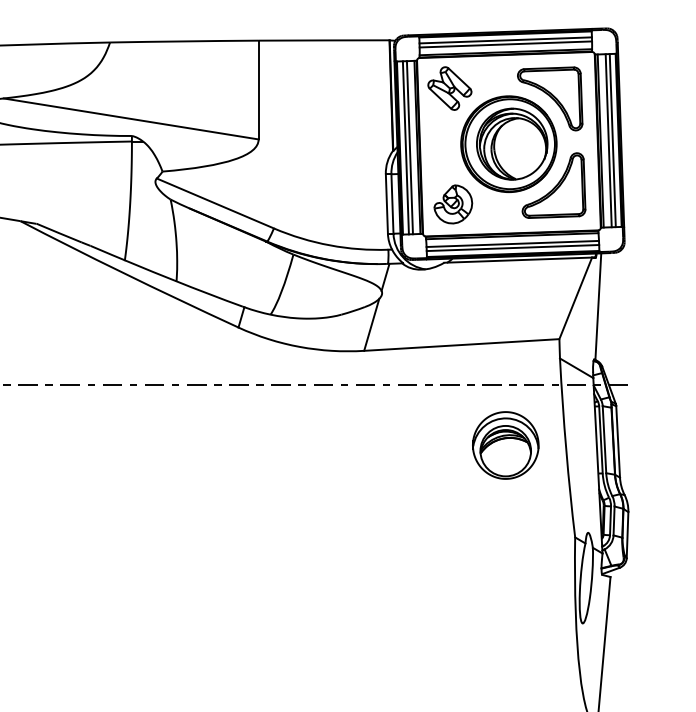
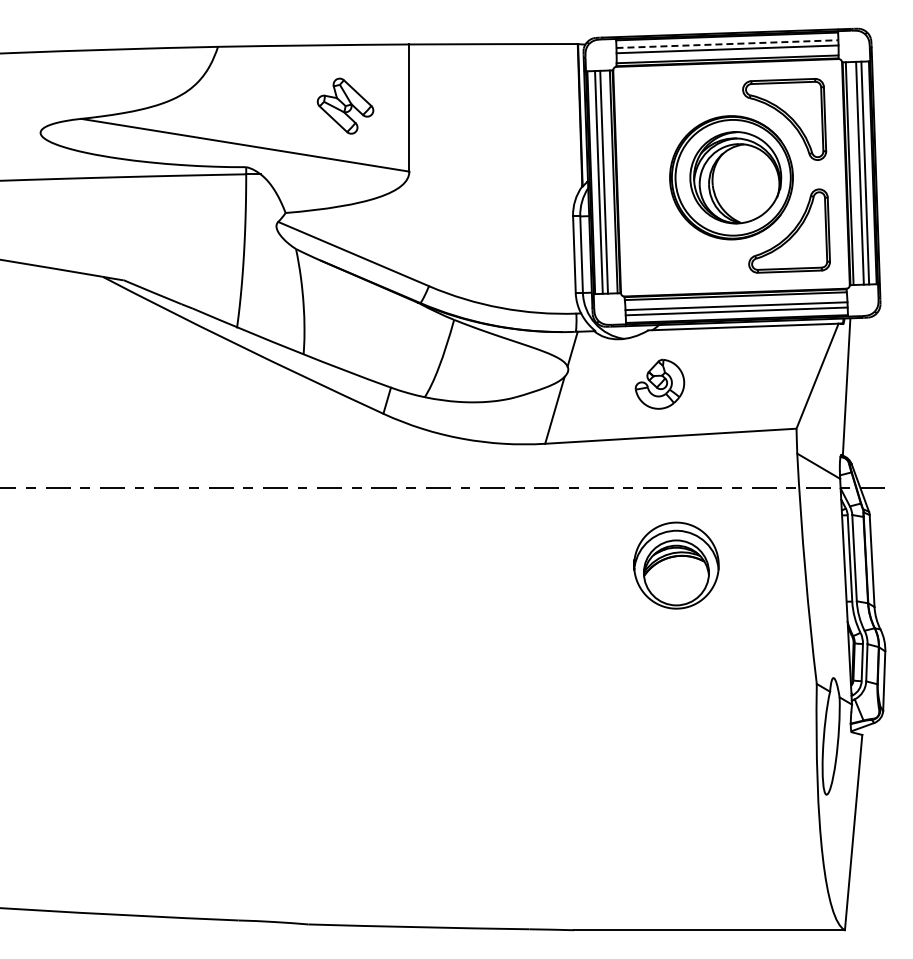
line: (505, 40) -> (727, 44), solid -> dashed
part: (449, 88) -> (345, 105), moved
part: (452, 203) -> (659, 383), moved
part: (505, 445) -> (676, 565), moved

